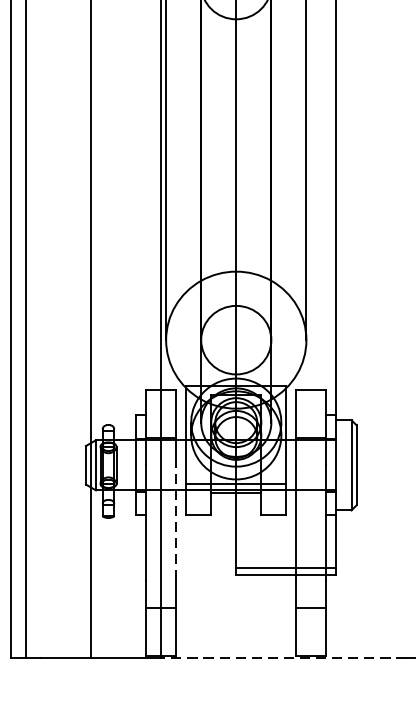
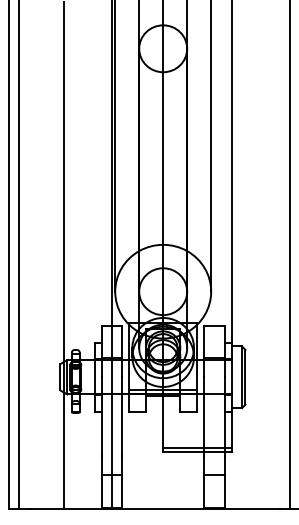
line: (176, 522) -> (122, 416), dashed -> solid
line: (283, 658) -> (195, 509), dashed -> solid

